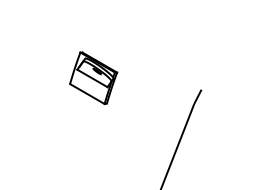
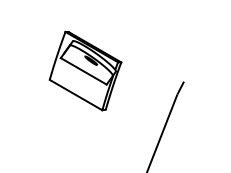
part: (93, 78) -> (85, 71), size x1.67

